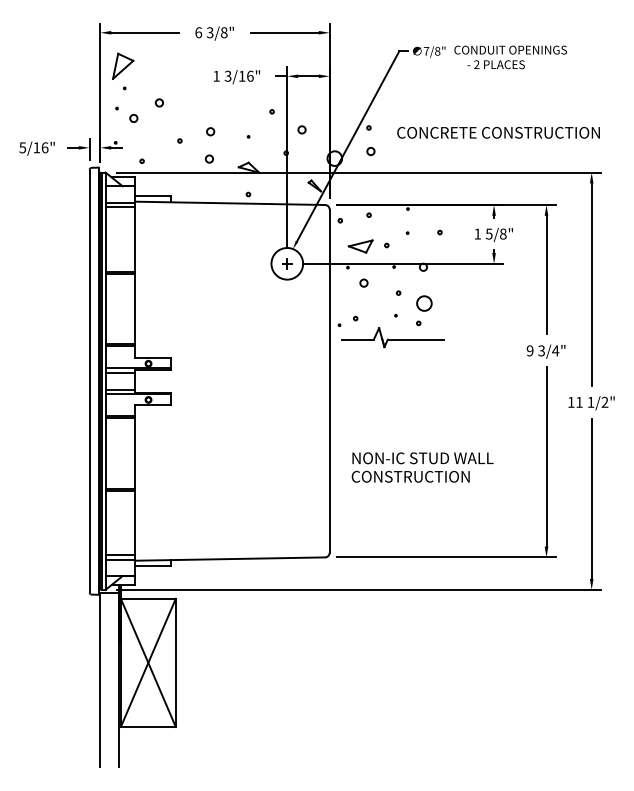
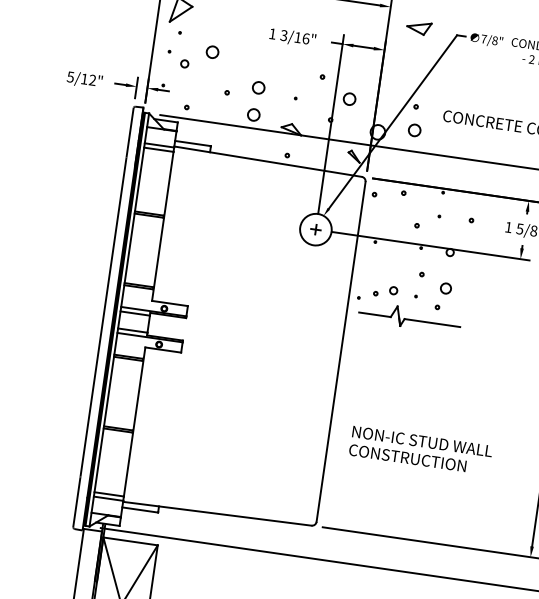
circle: (158, 102) -> (211, 51), size x1.6
circle: (301, 129) -> (349, 98), size x1.6
circle: (210, 131) -> (258, 87), size x1.6
text: (44, 147) -> (92, 79), 5/16" -> 5/12"
circle: (370, 151) -> (414, 130), size x1.6
circle: (209, 158) -> (253, 114), size x1.6
part: (360, 246) -> (418, 27), moved
circle: (363, 282) -> (393, 290), moved
circle: (424, 303) -> (446, 288), size x0.7

